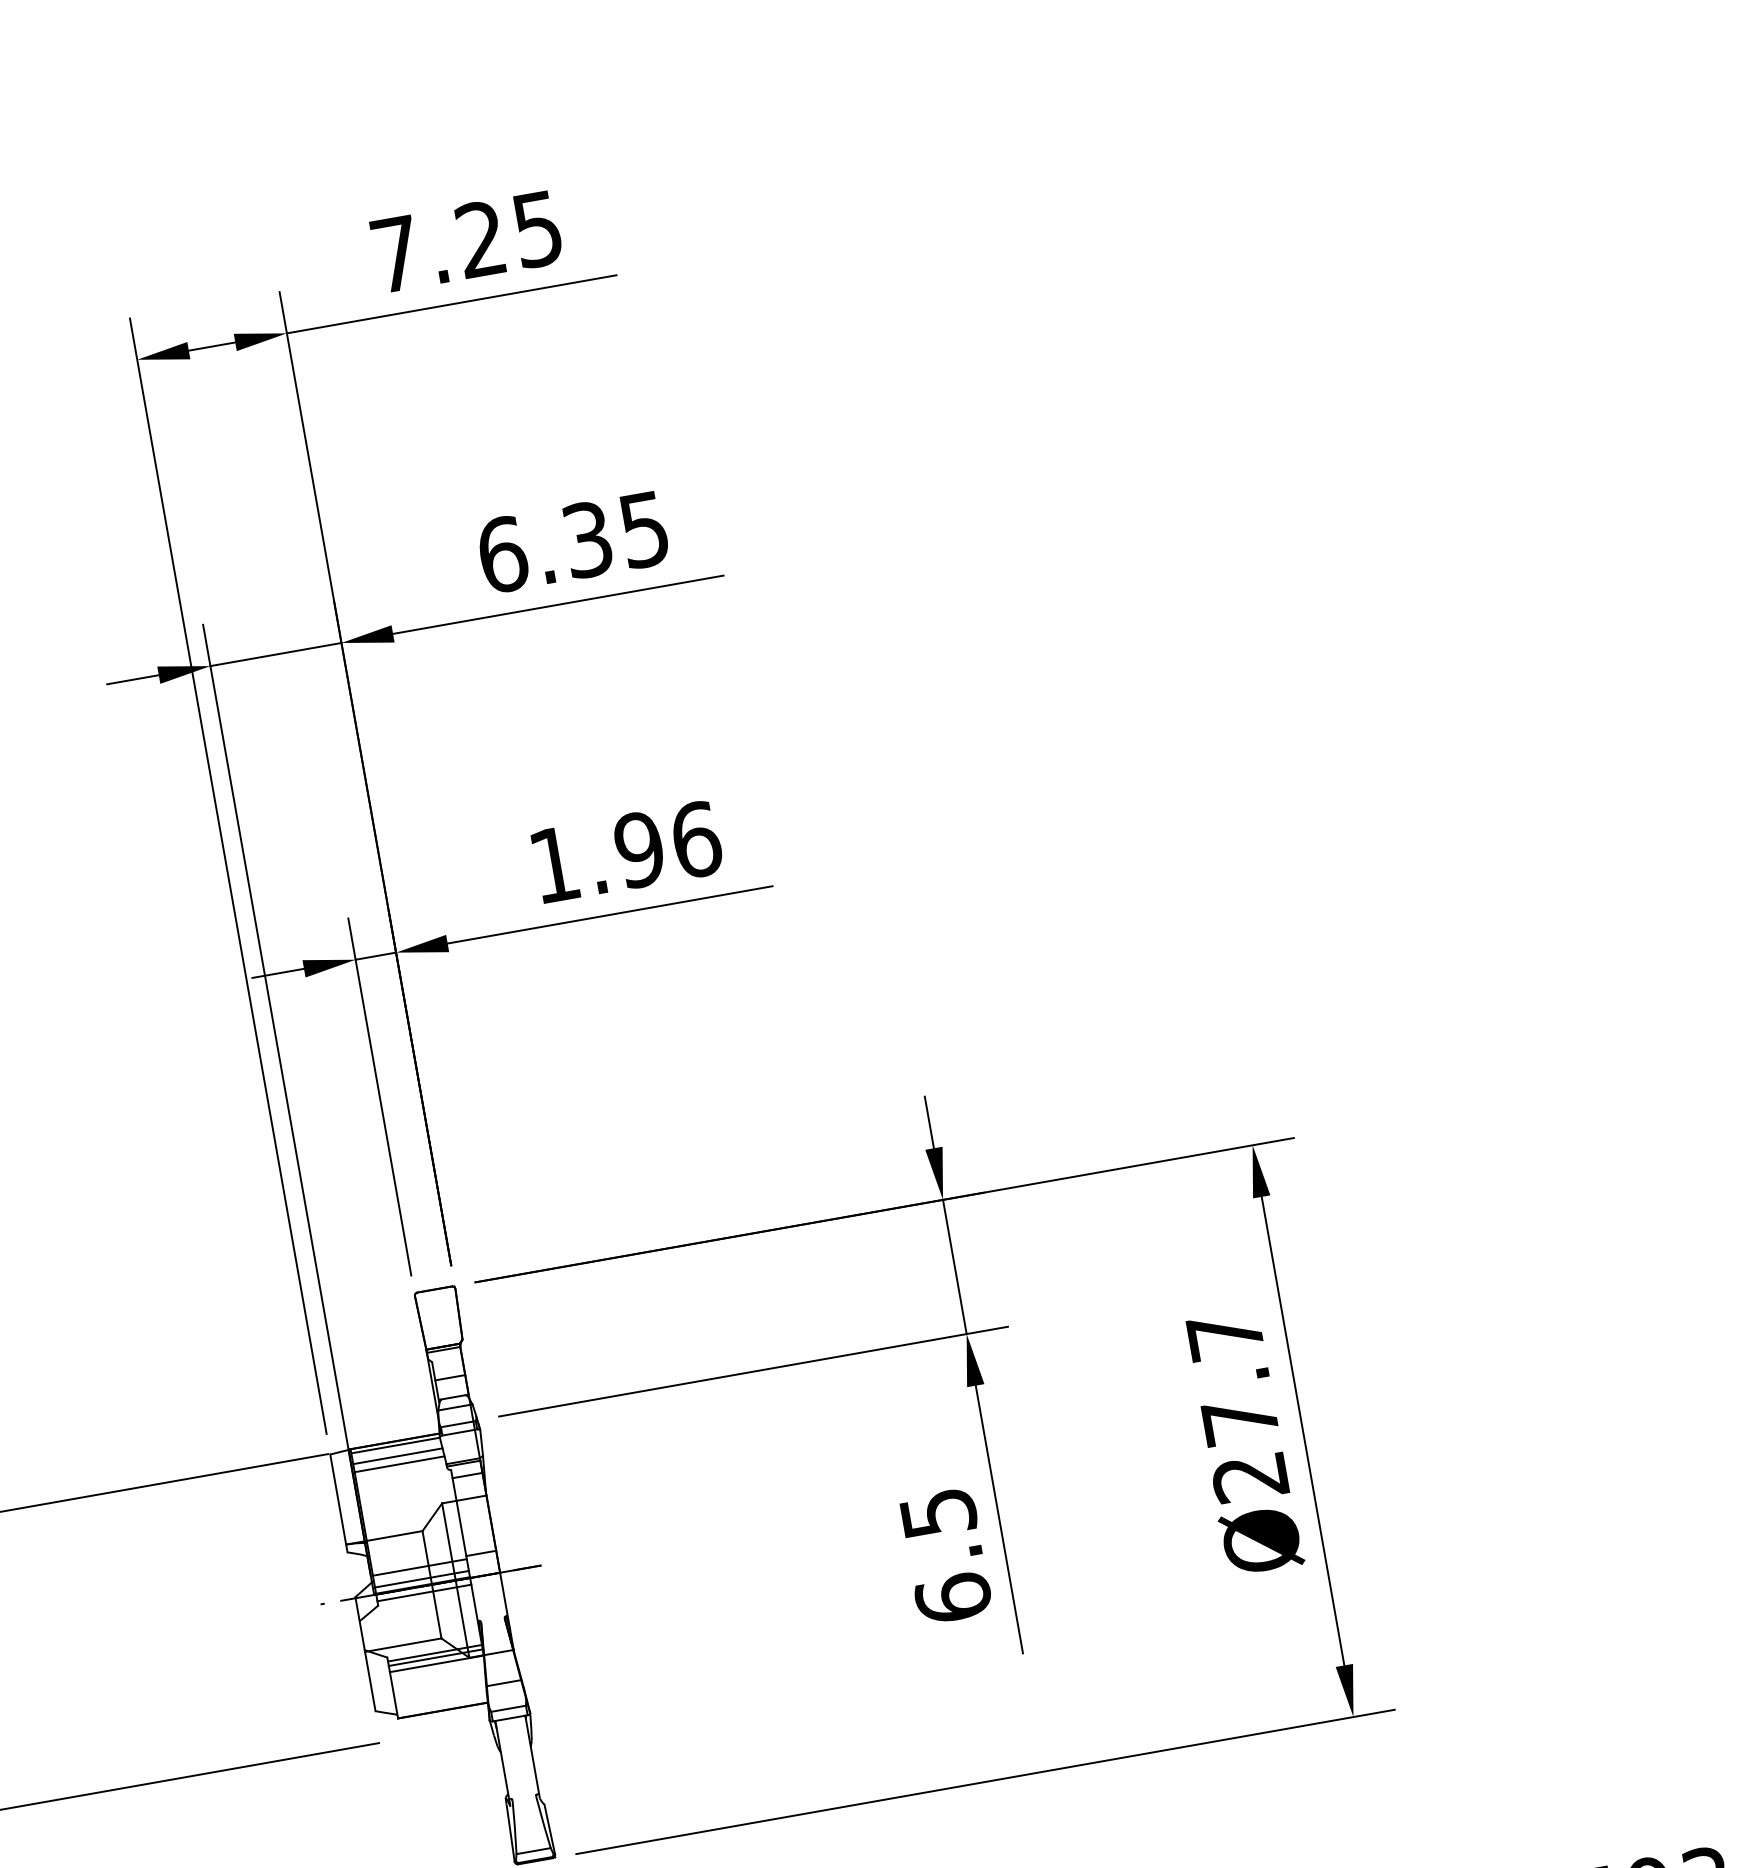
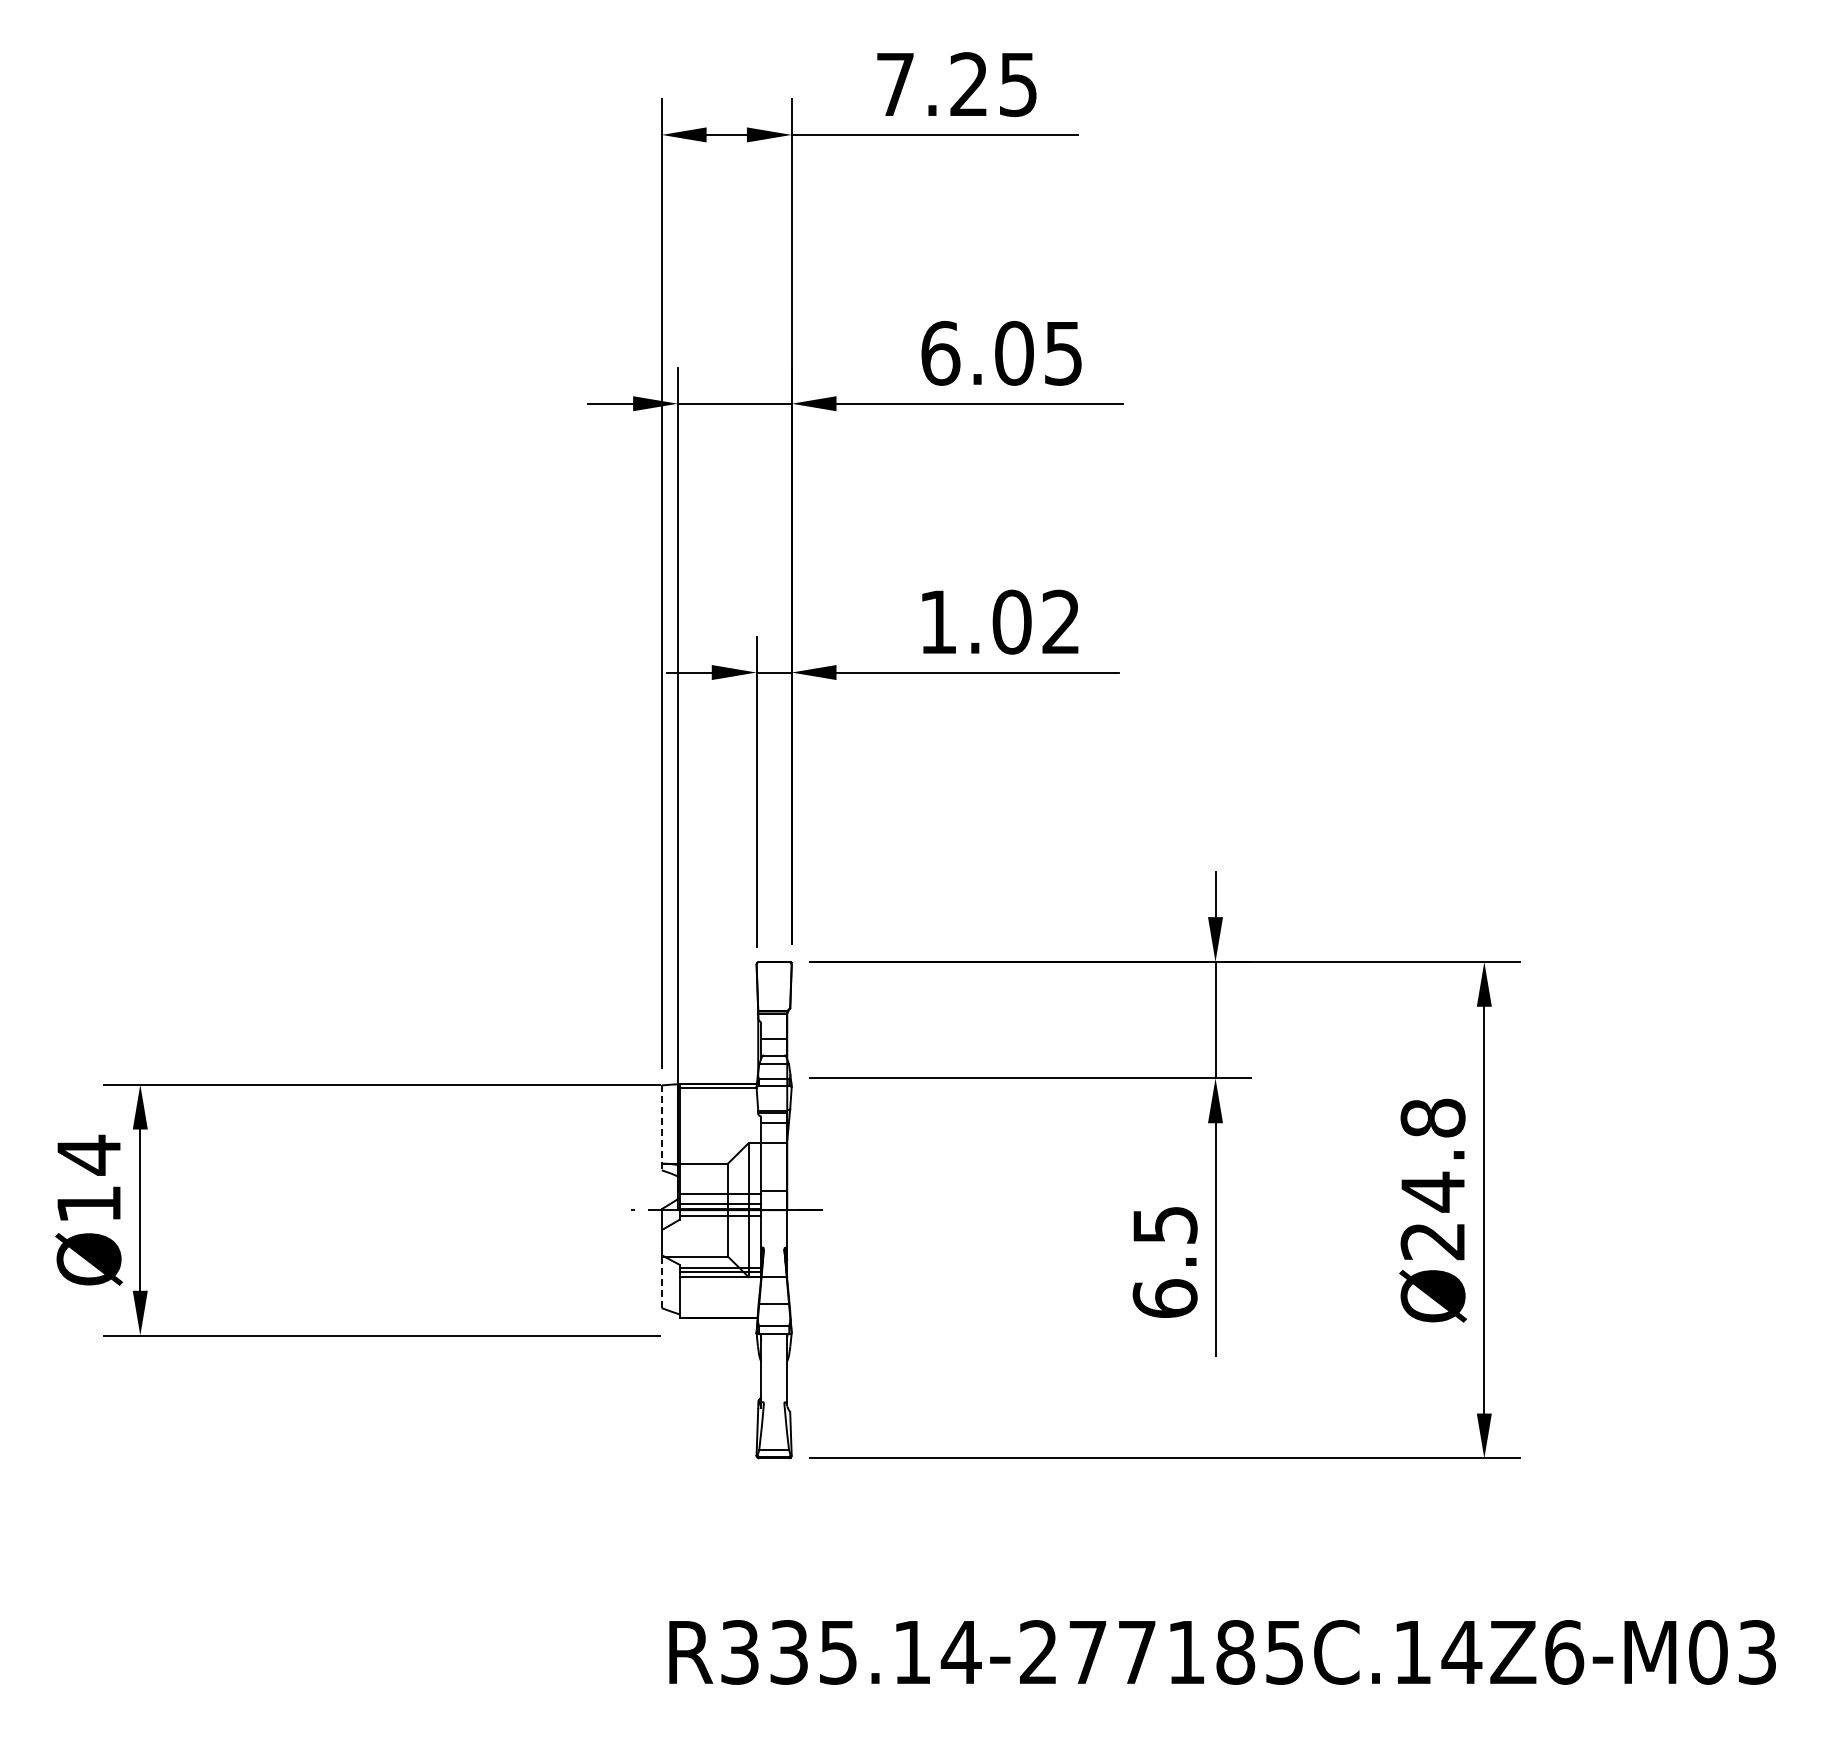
text: (587, 539) -> (1014, 353), 6.35 -> 6.05
text: (667, 844) -> (1036, 621), 1.96 -> 1.02
text: (1232, 1378) -> (1432, 1155), Ø27.7 -> Ø24.8
line: (397, 1455) -> (718, 1096), removed
line: (399, 1463) -> (718, 1103), removed
line: (338, 1504) -> (661, 1128), solid -> dashed
line: (369, 1680) -> (661, 1281), solid -> dashed

